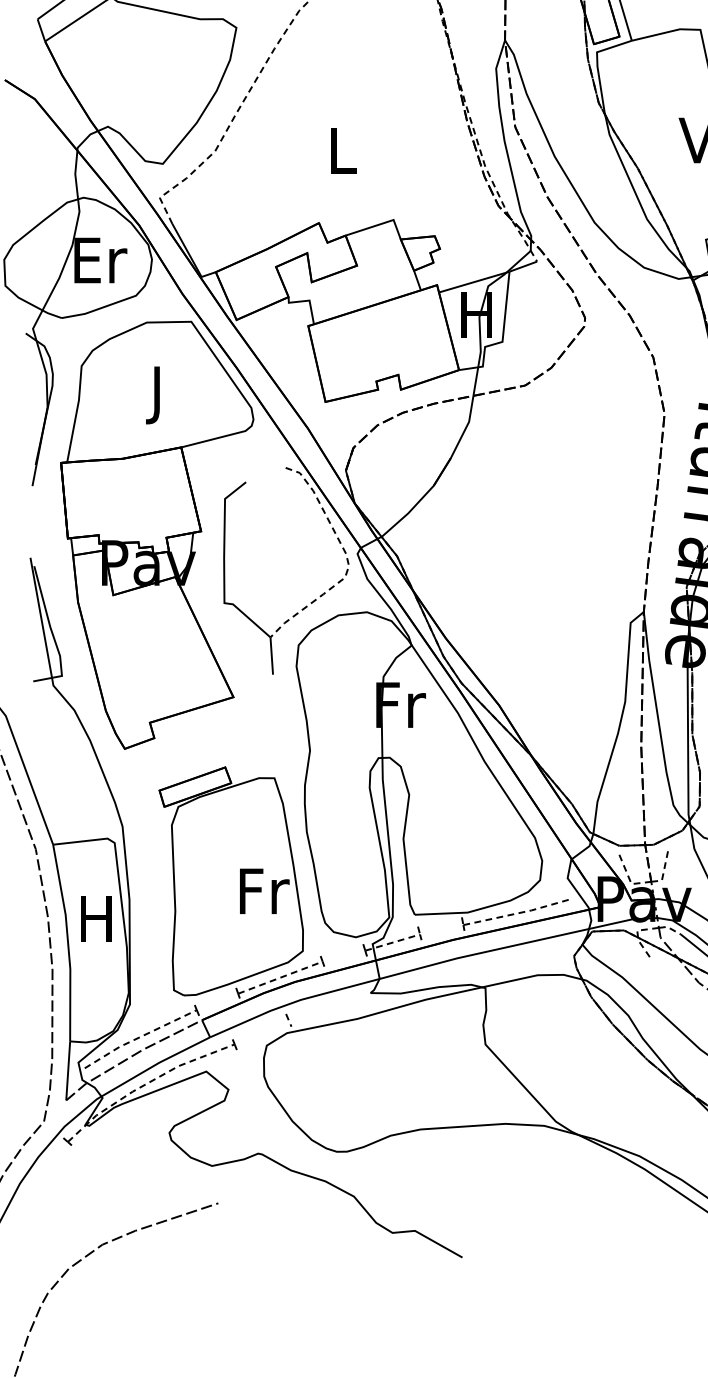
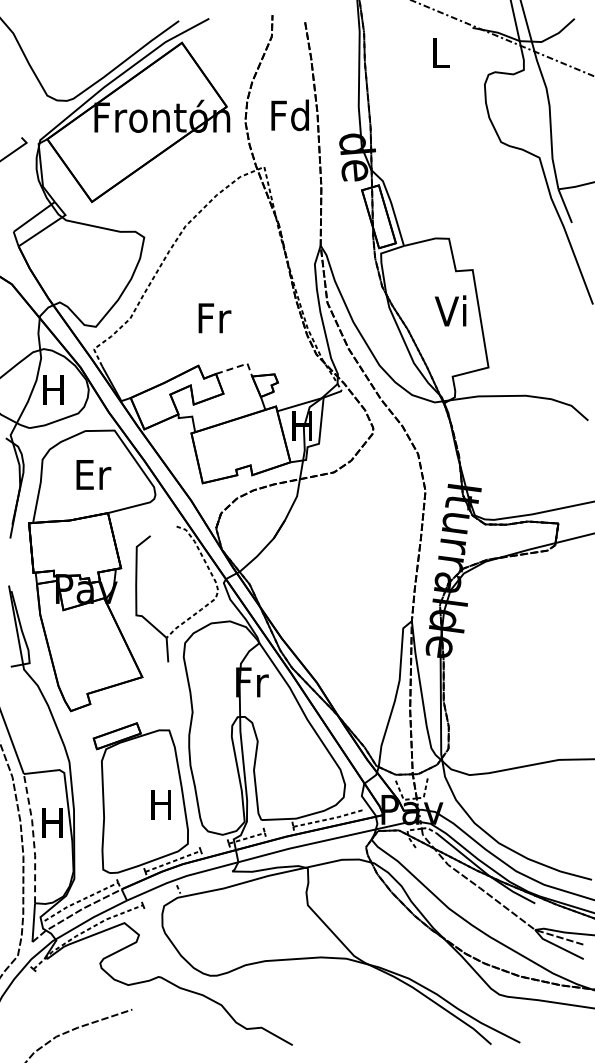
text: (343, 151) -> (214, 318), L -> Fr
line: (381, 224) -> (239, 366), solid -> dashed
text: (99, 260) -> (54, 390), Er -> H
text: (159, 394) -> (93, 478), J -> Er
text: (264, 891) -> (162, 804), Fr -> H
line: (67, 942) -> (33, 838), solid -> dashed

